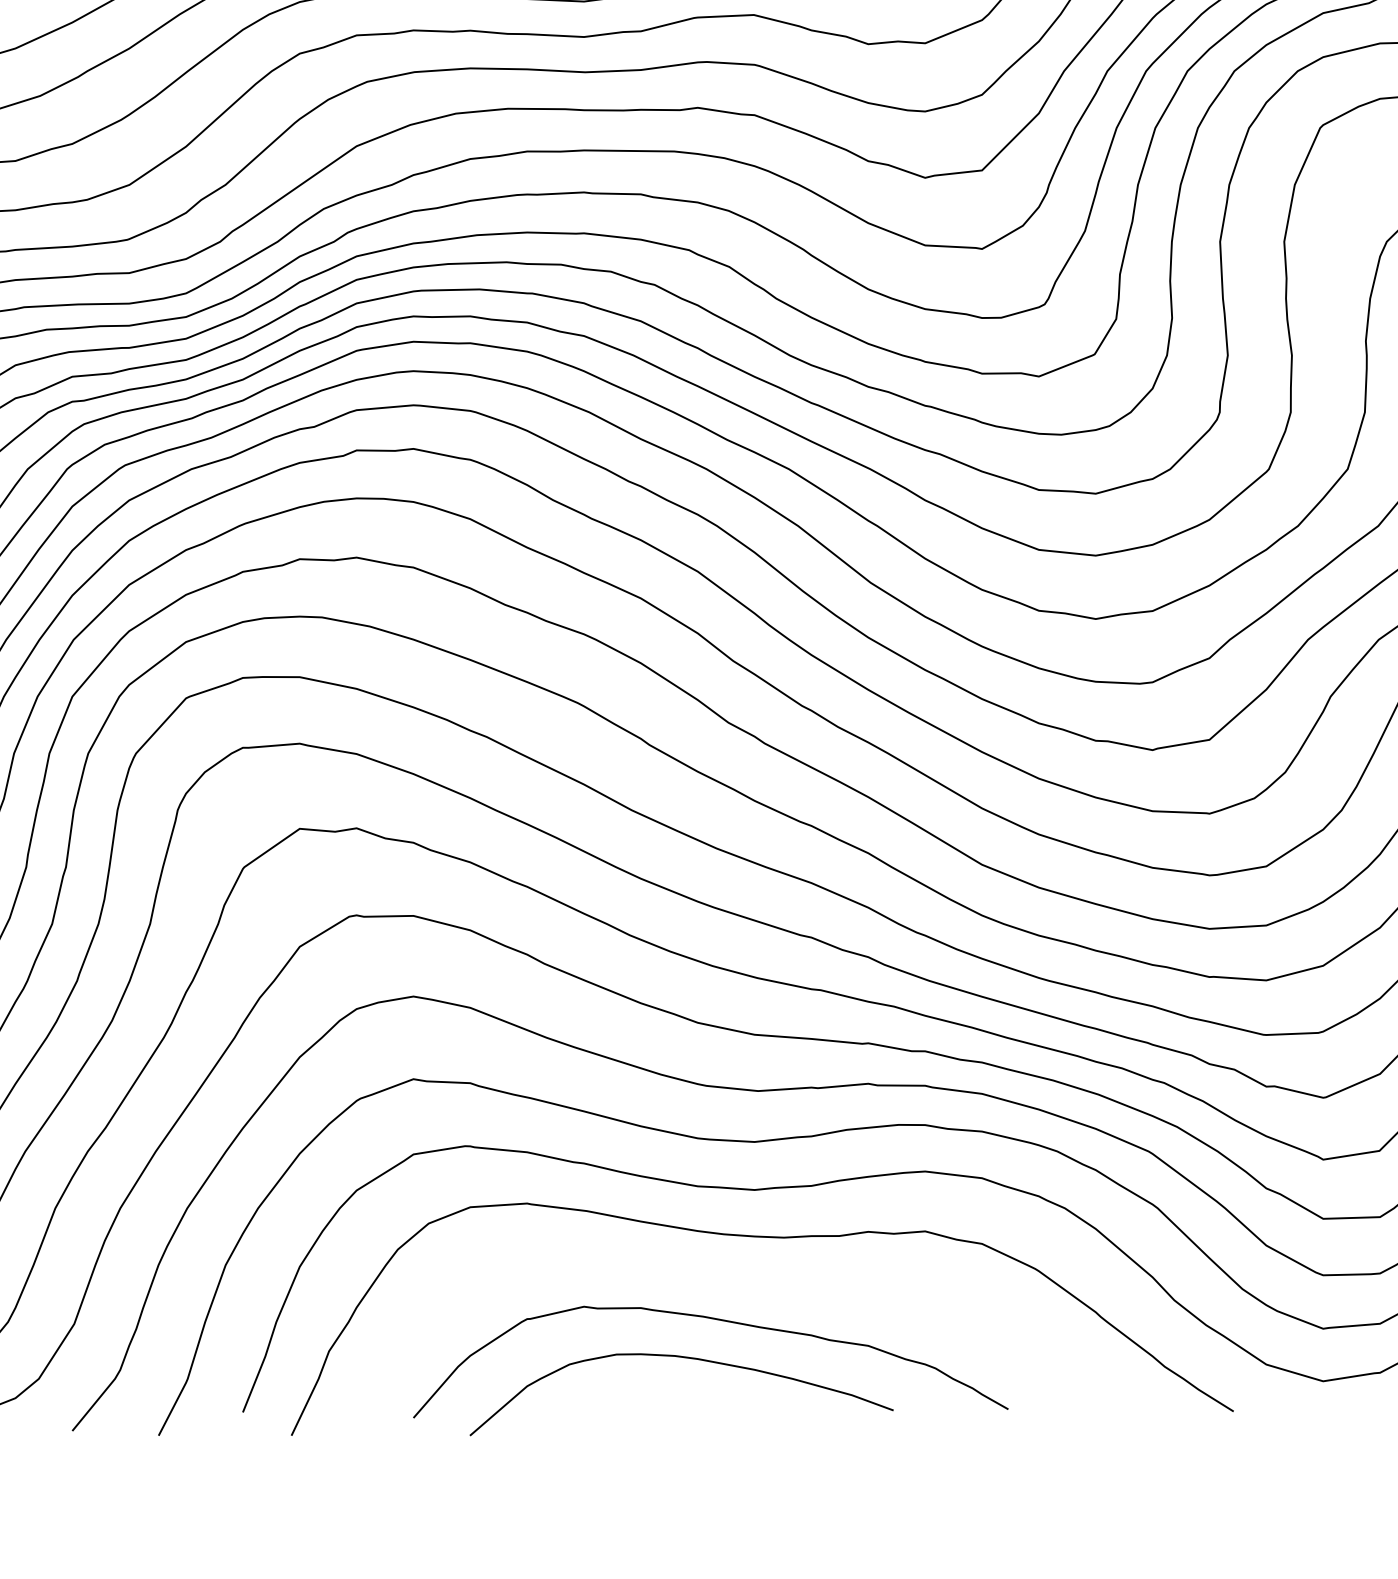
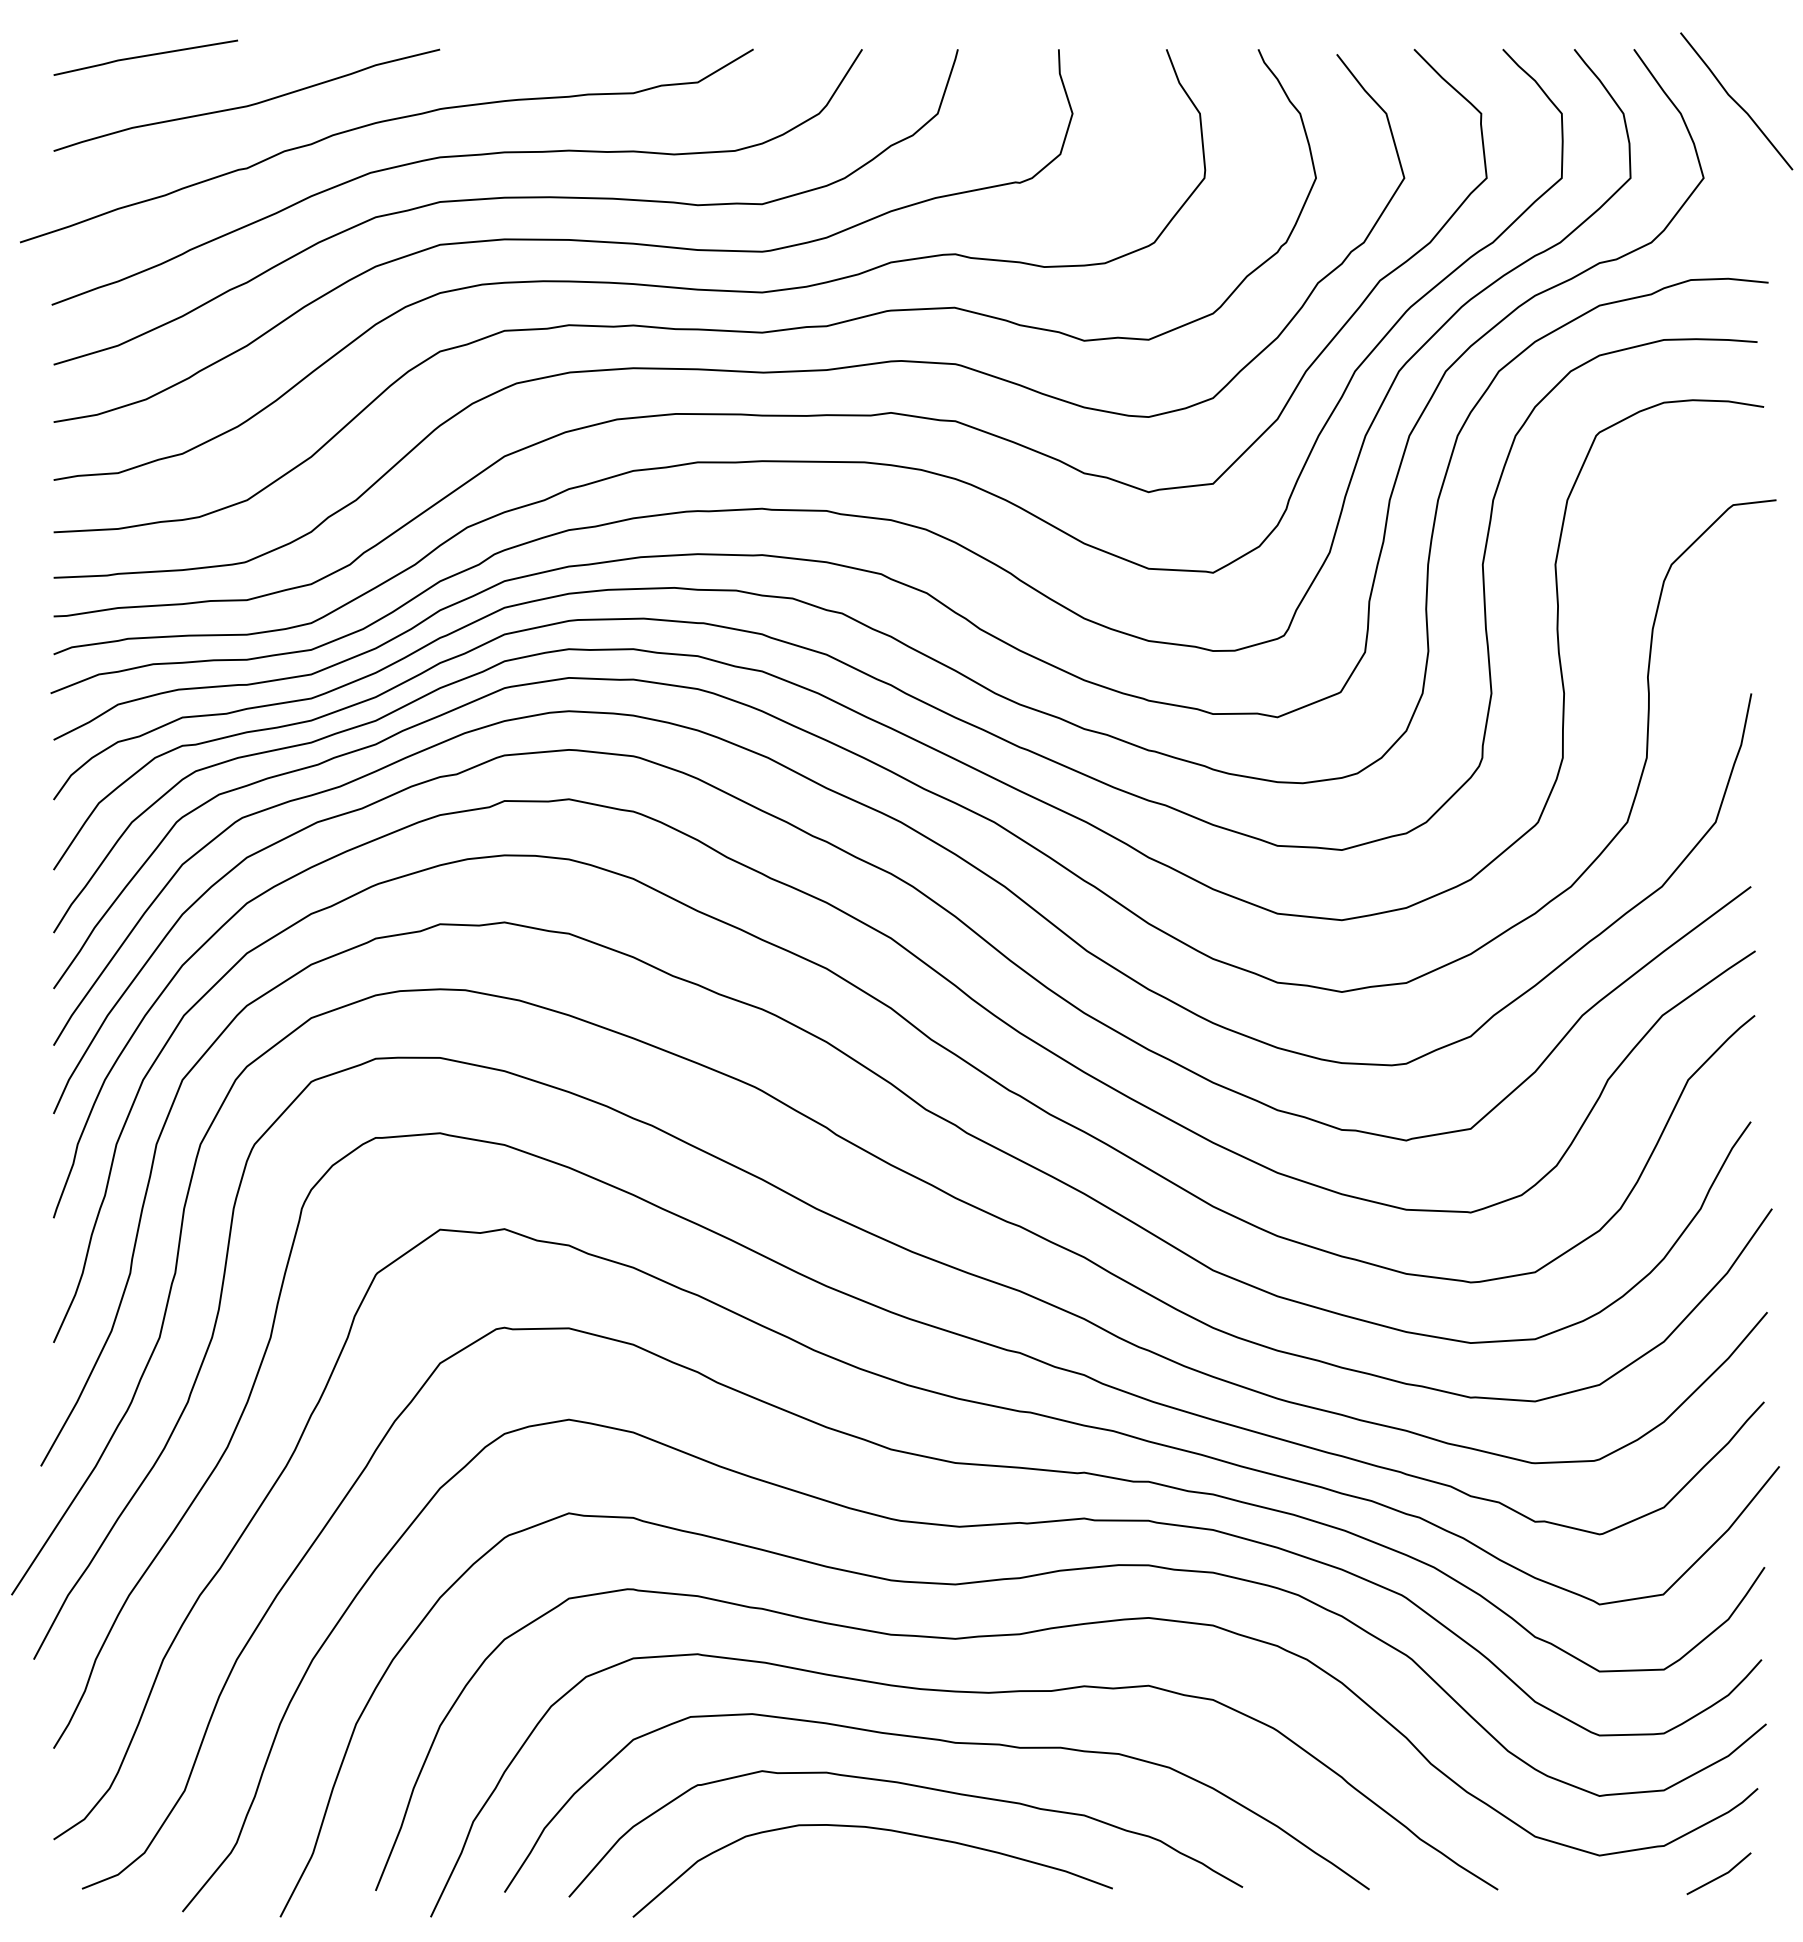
curve: (746, 1281) -> (946, 1742), added

